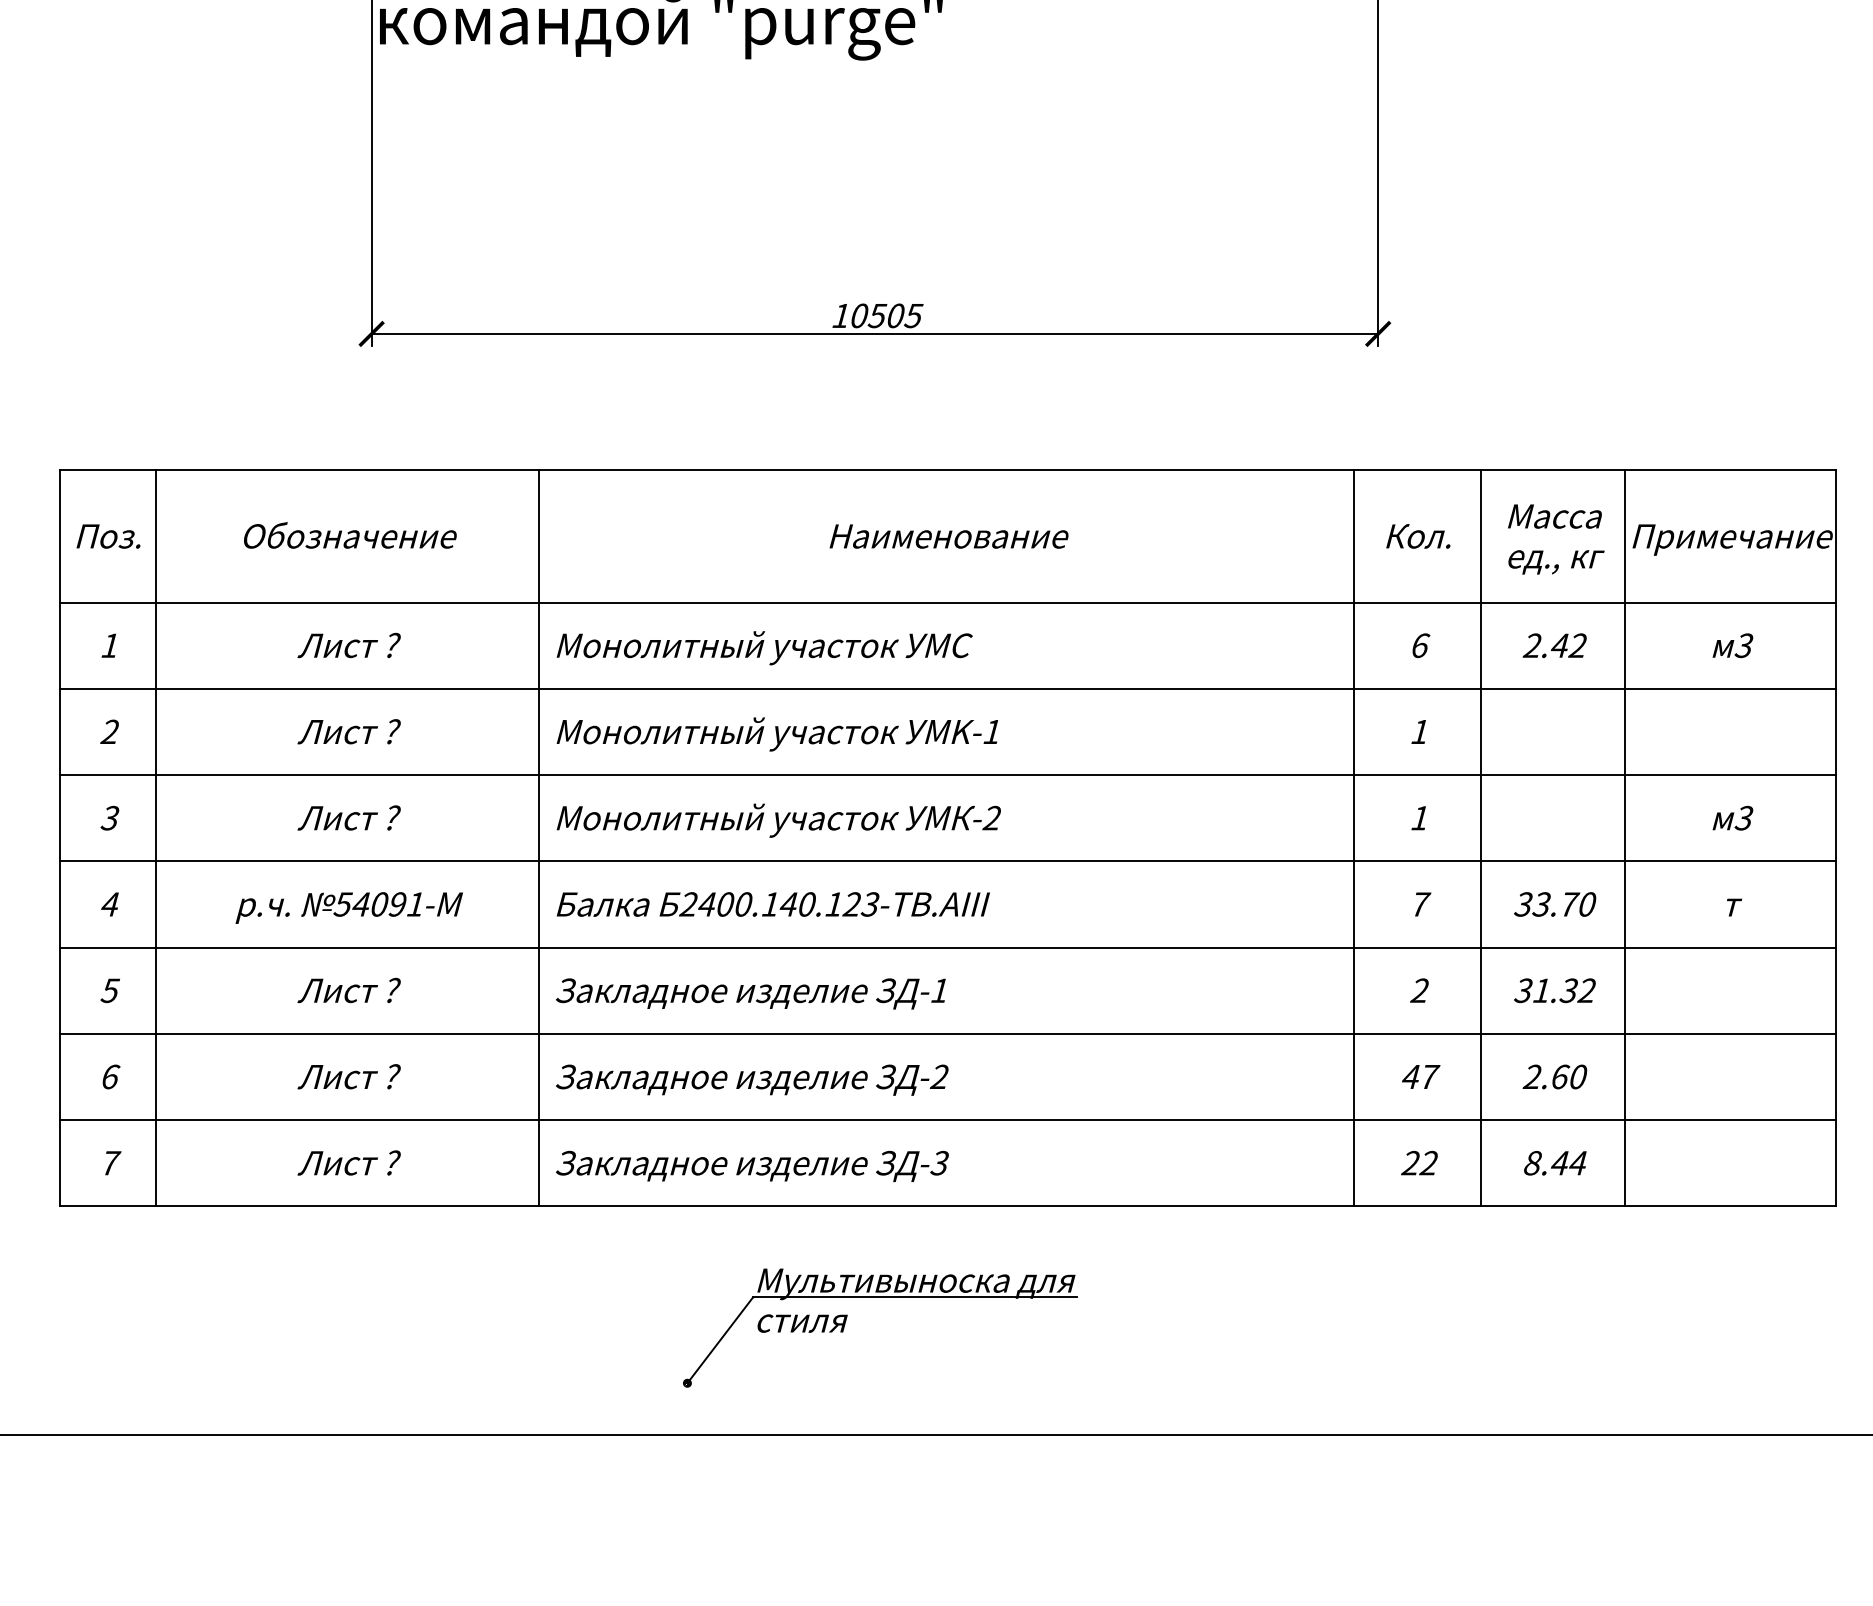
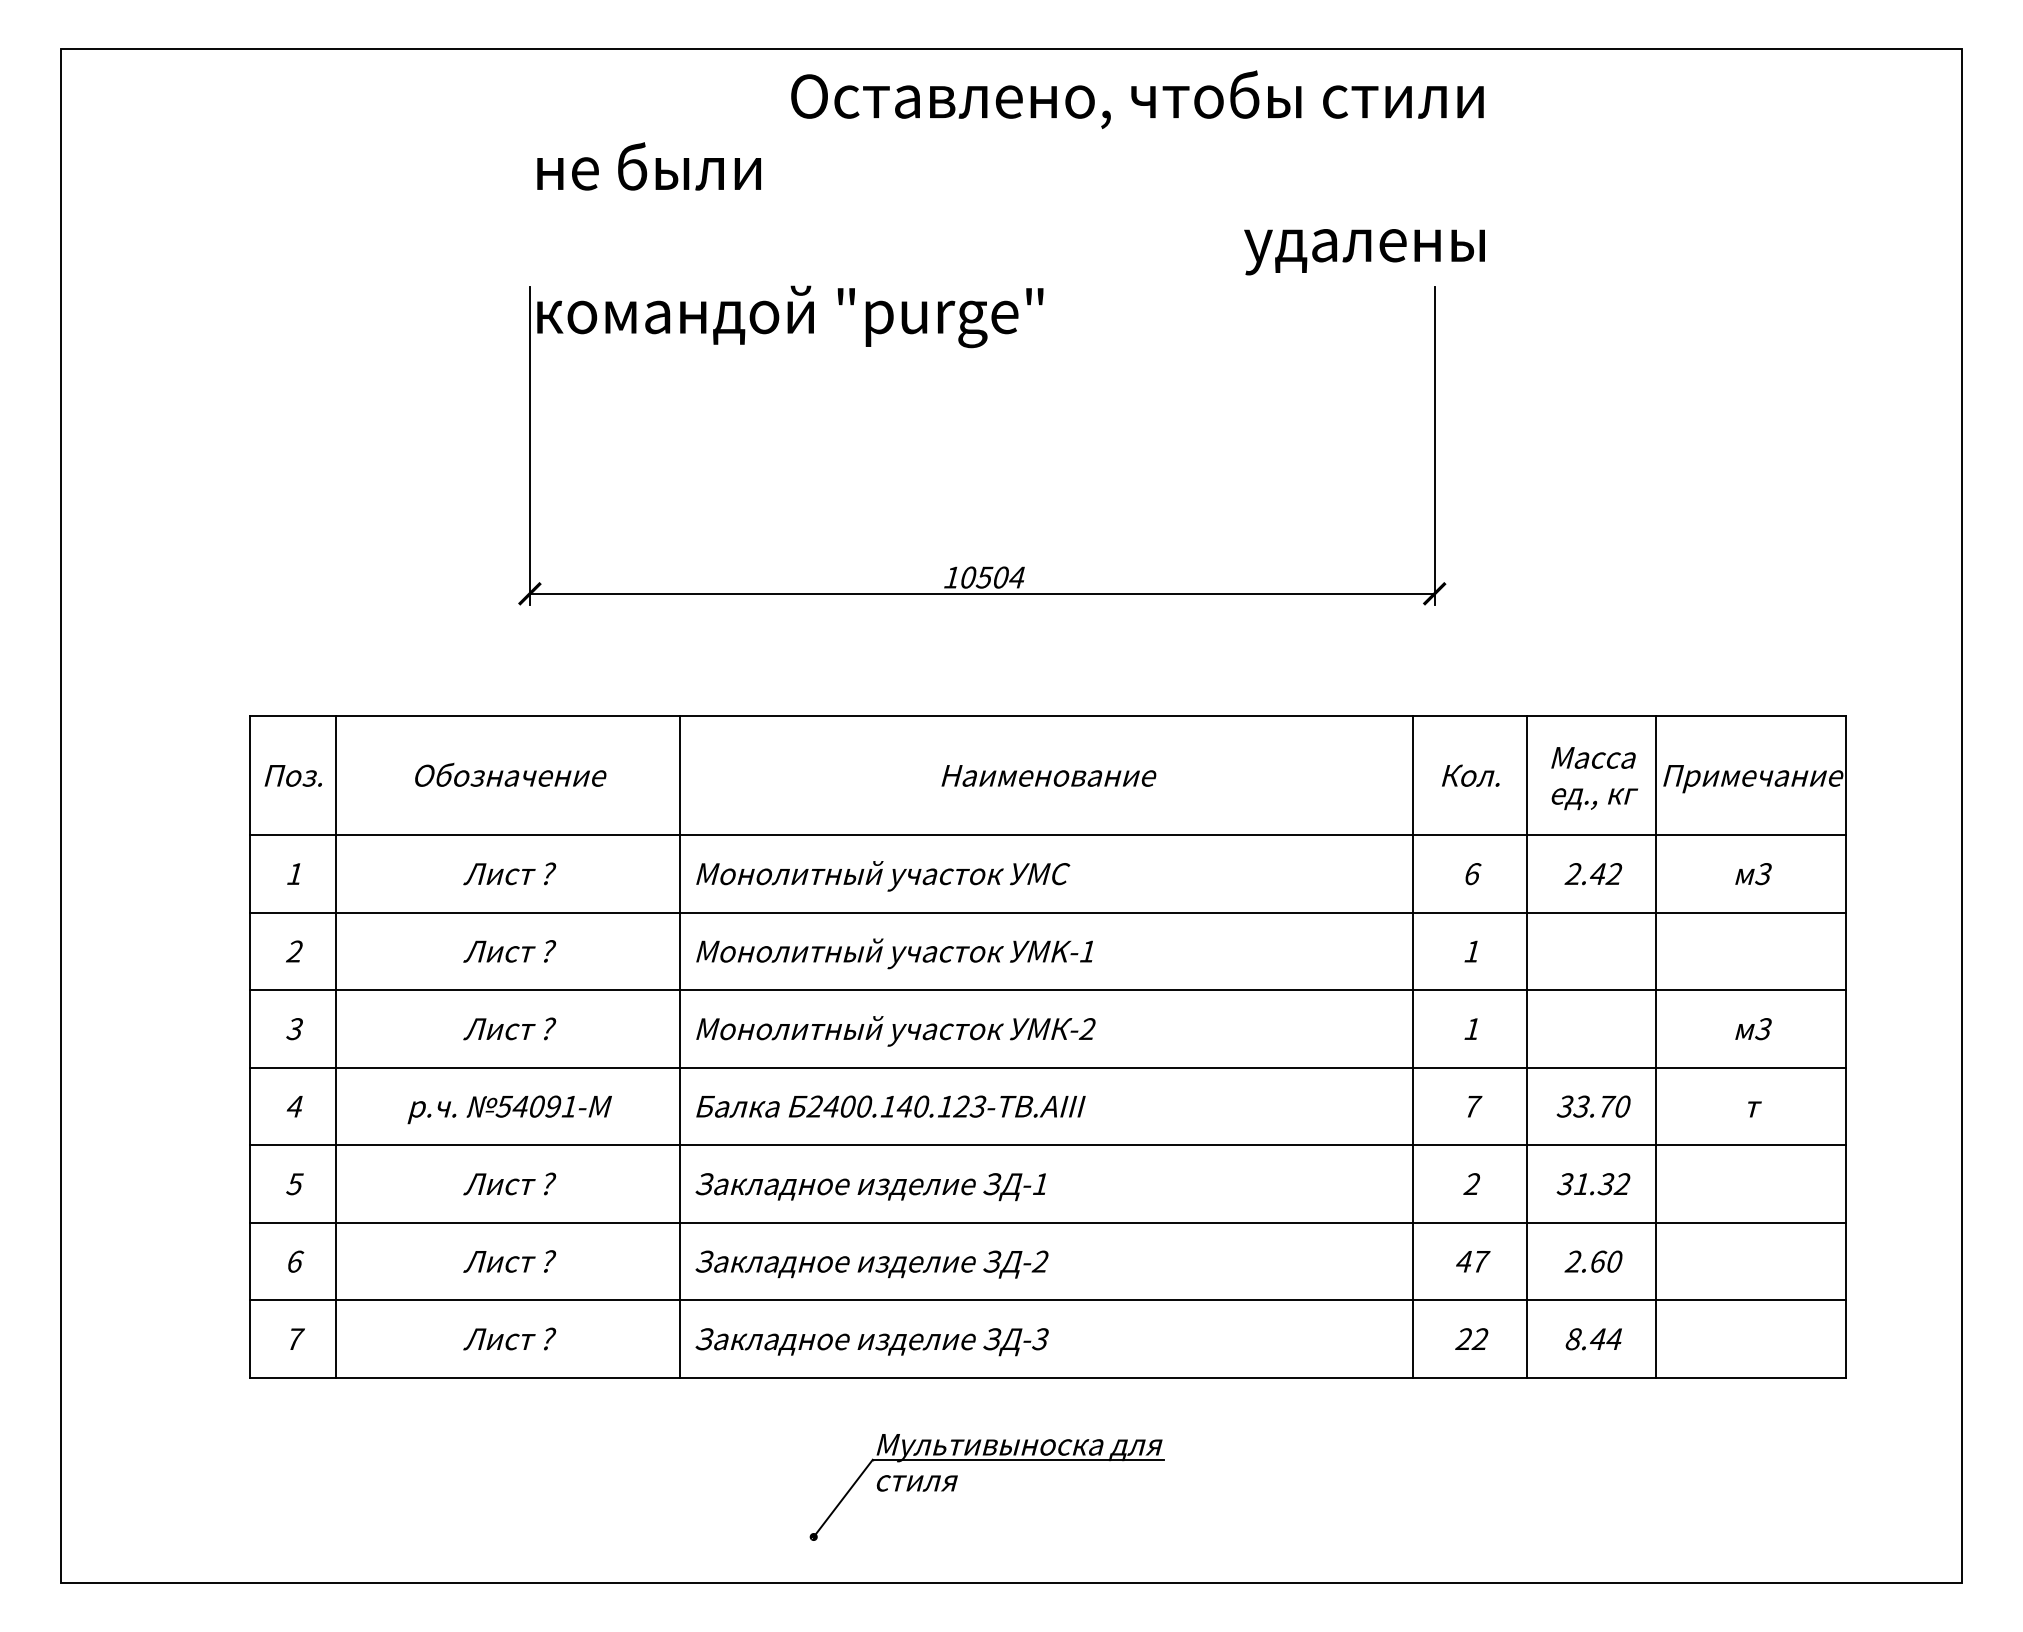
text: (912, 315) -> (1016, 577), 10505 -> 10504

